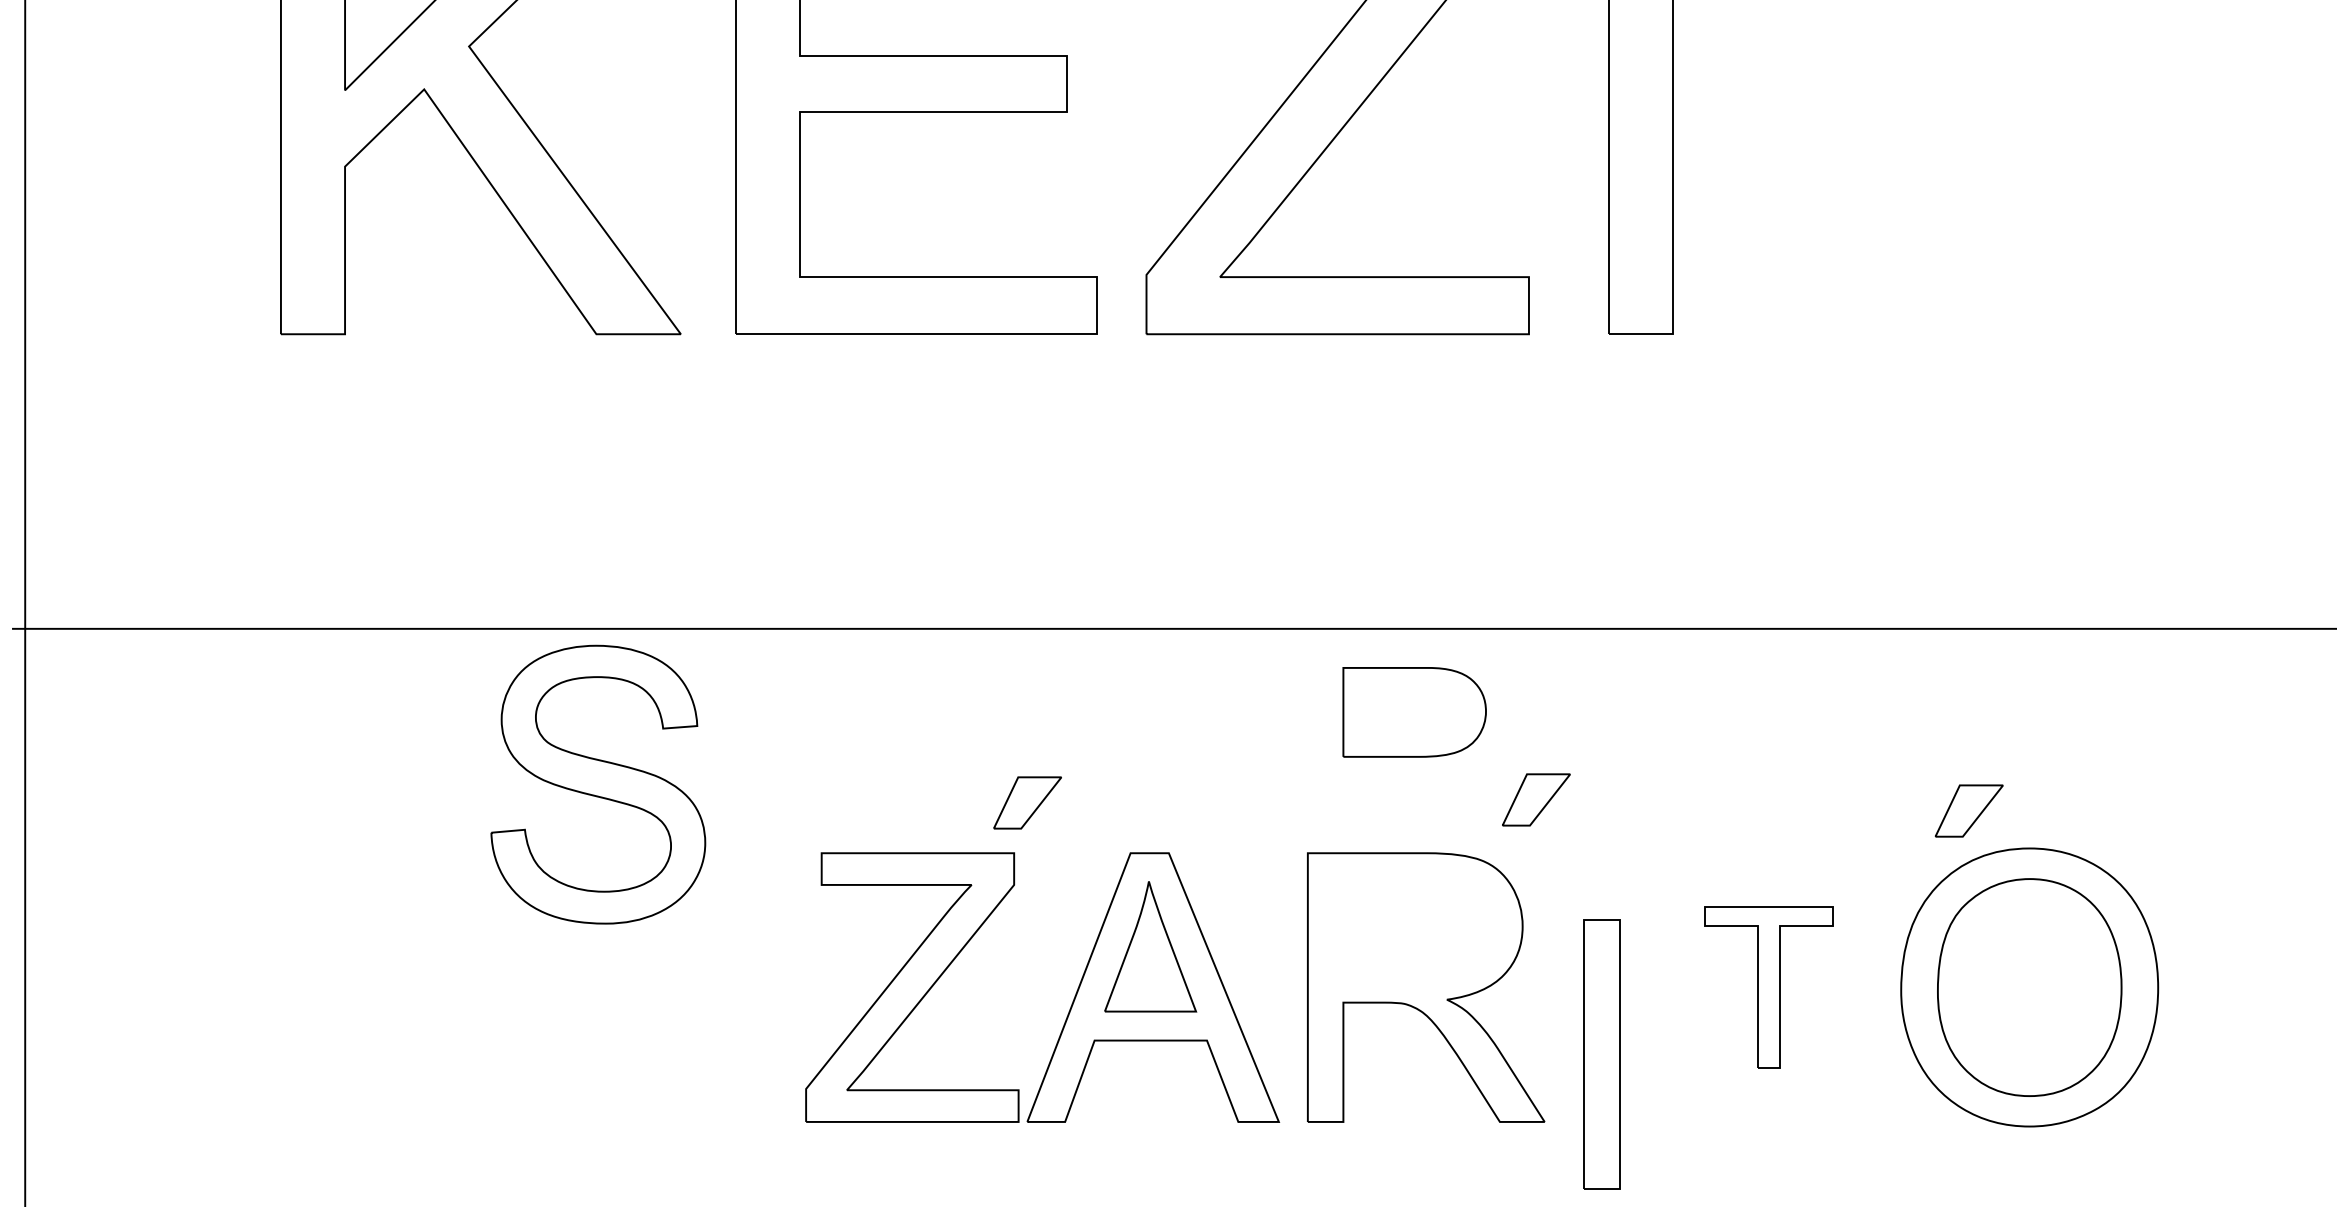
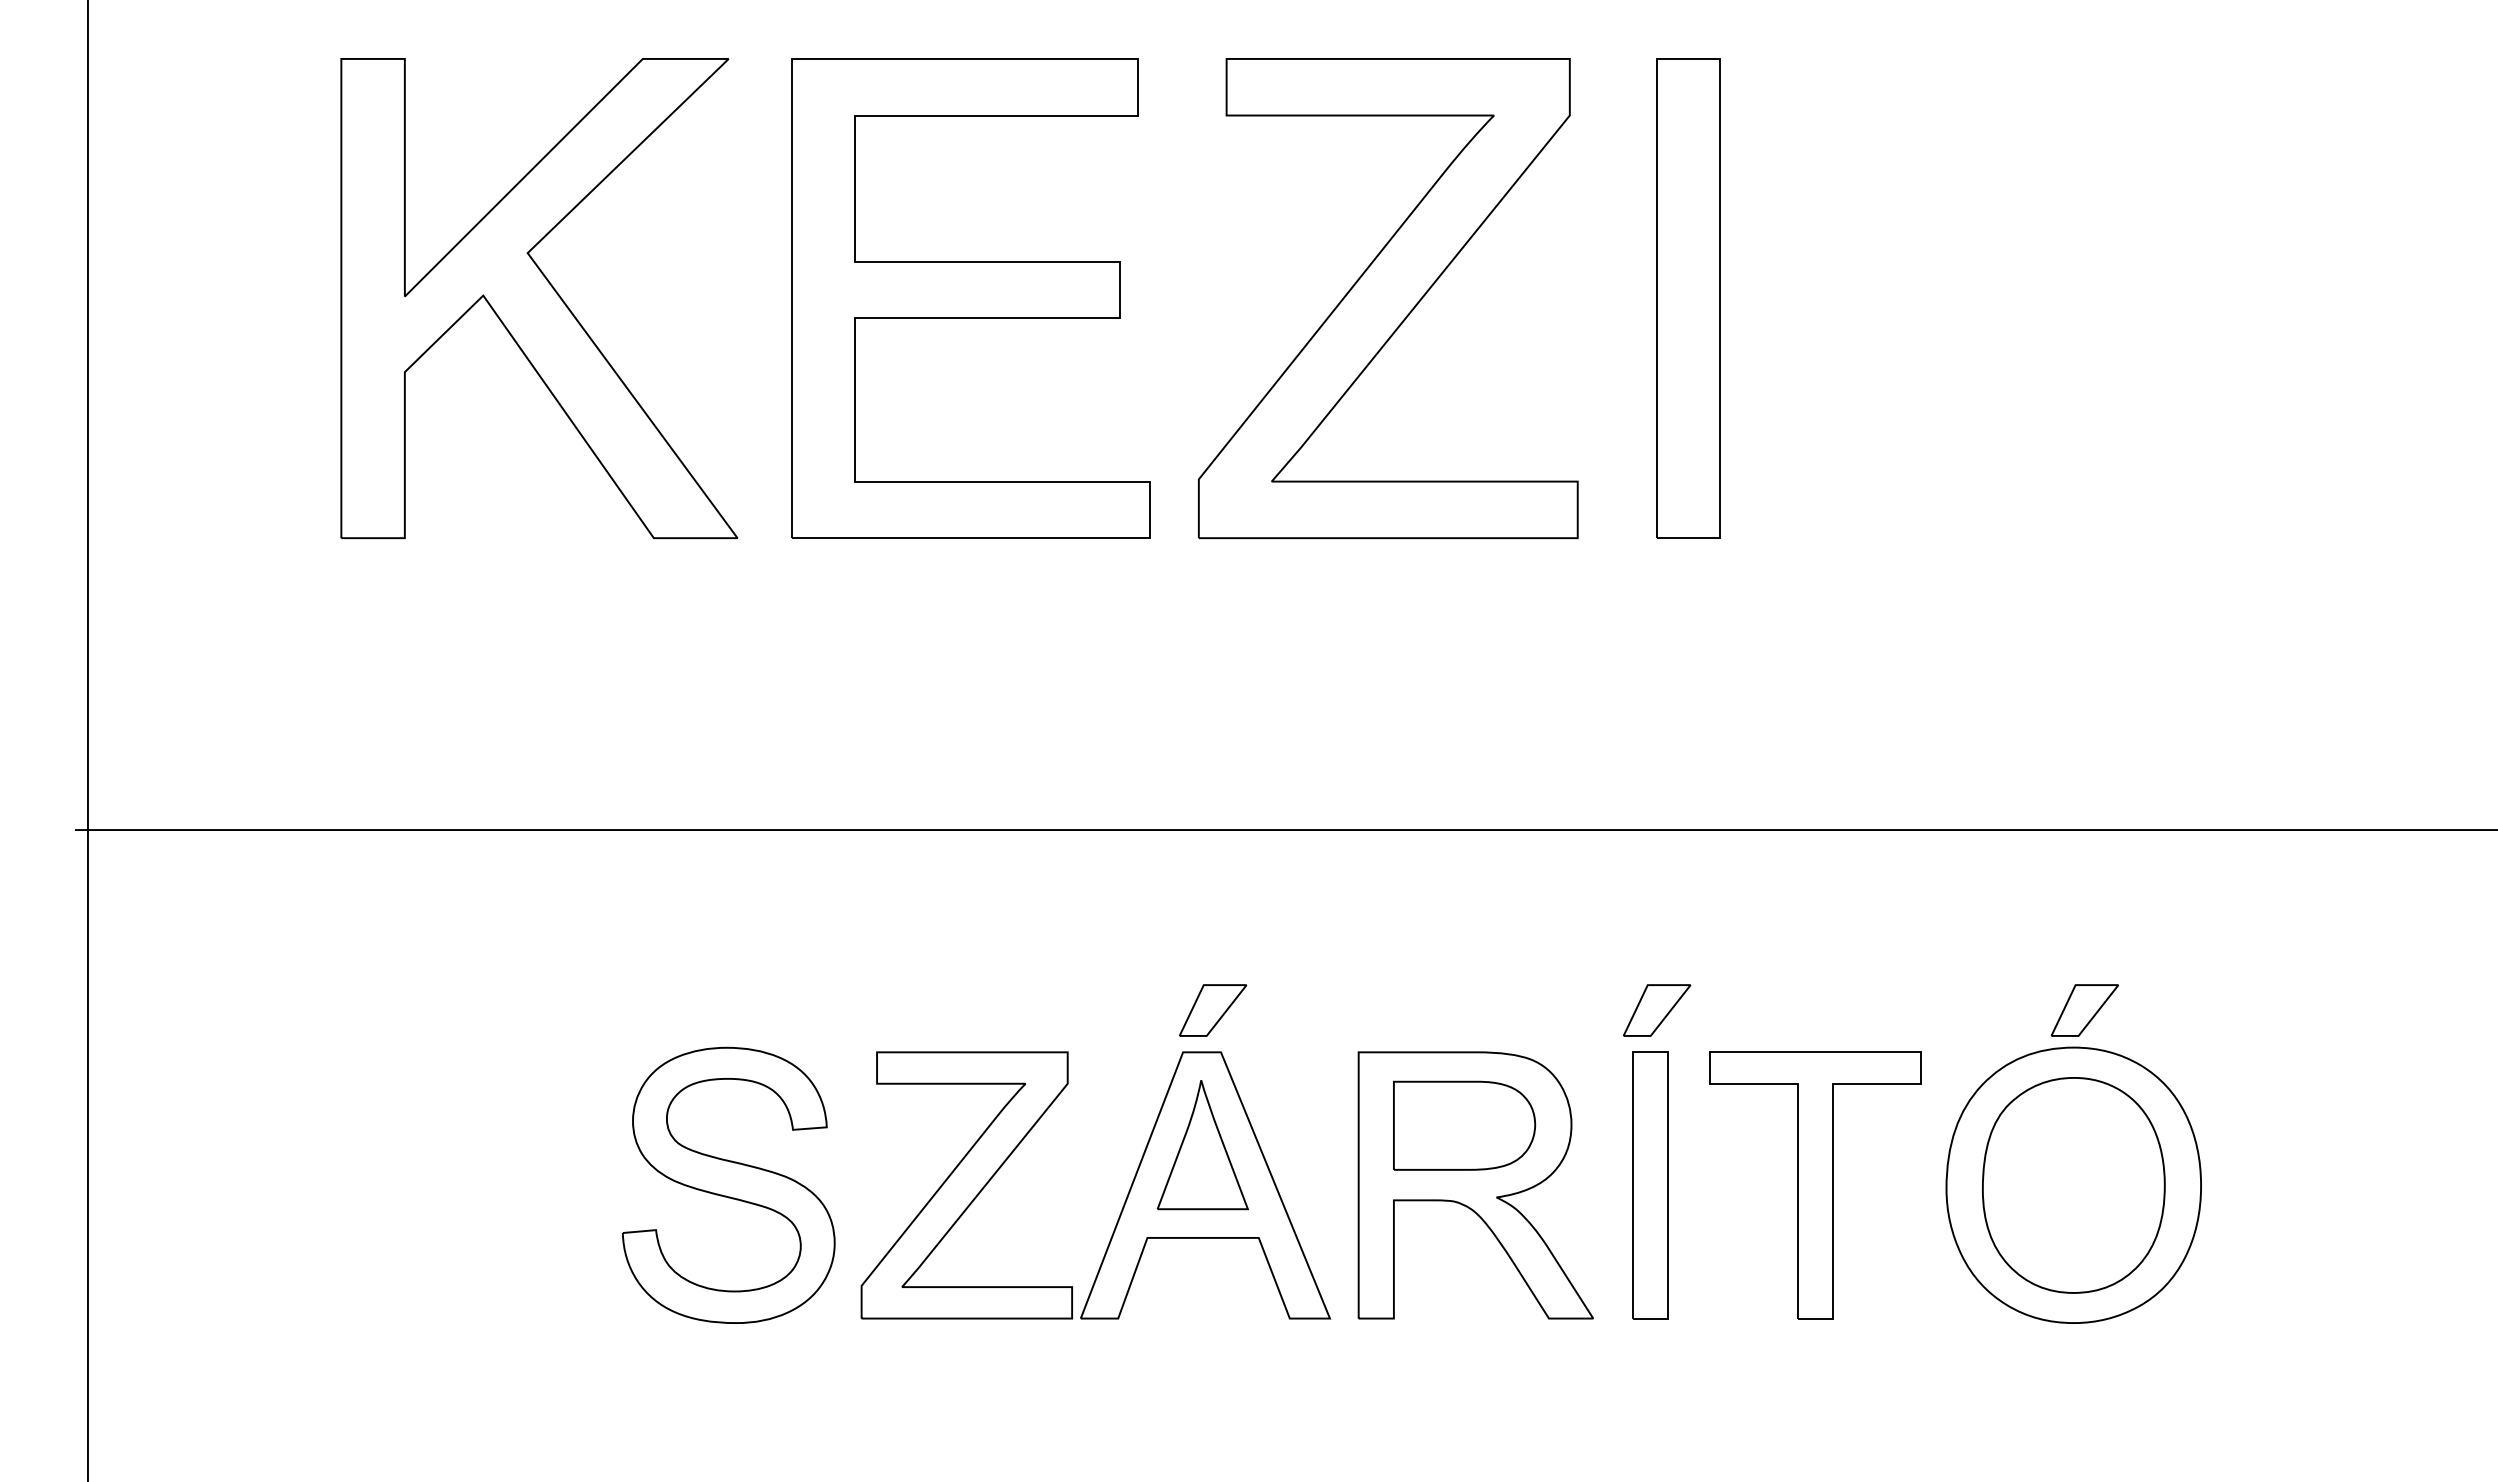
part: (1414, 712) -> (1464, 1125), moved
part: (598, 783) -> (728, 1184), moved
part: (1536, 799) -> (1657, 1010), moved
part: (1028, 802) -> (1213, 1010), moved
part: (1968, 811) -> (2084, 1010), moved
part: (1768, 987) -> (1815, 1185), size x1.67
part: (1602, 1054) -> (1650, 1185), moved

